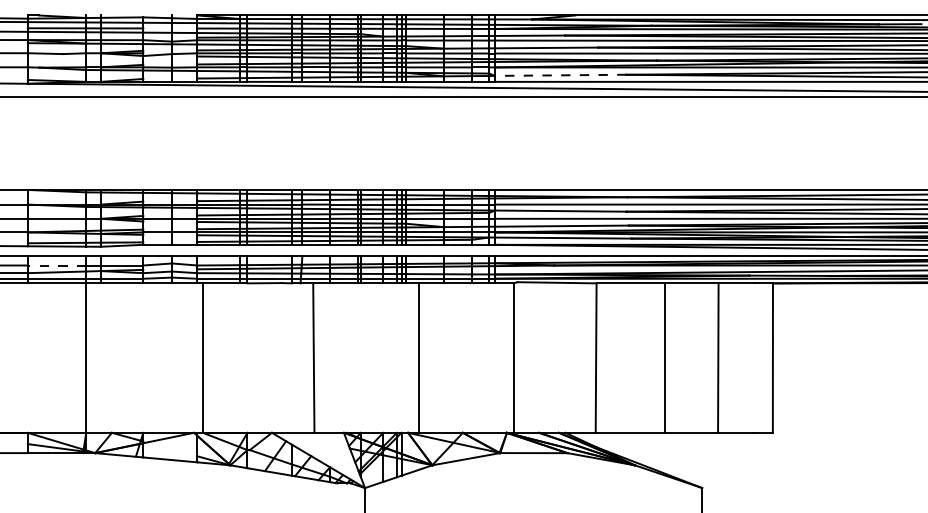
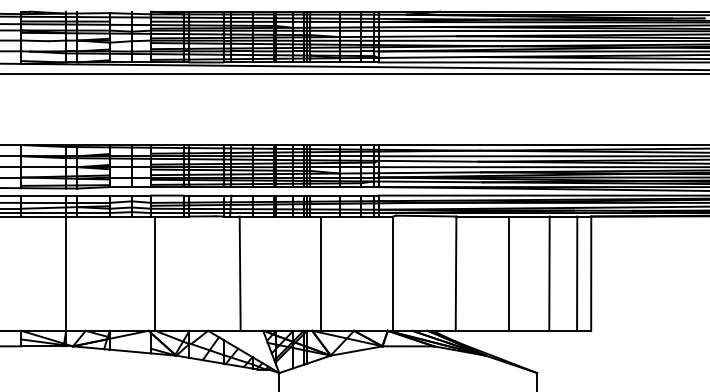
line: (560, 75) -> (428, 57), dashed -> solid
line: (56, 265) -> (43, 202), dashed -> solid
line: (754, 357) -> (577, 273), added

